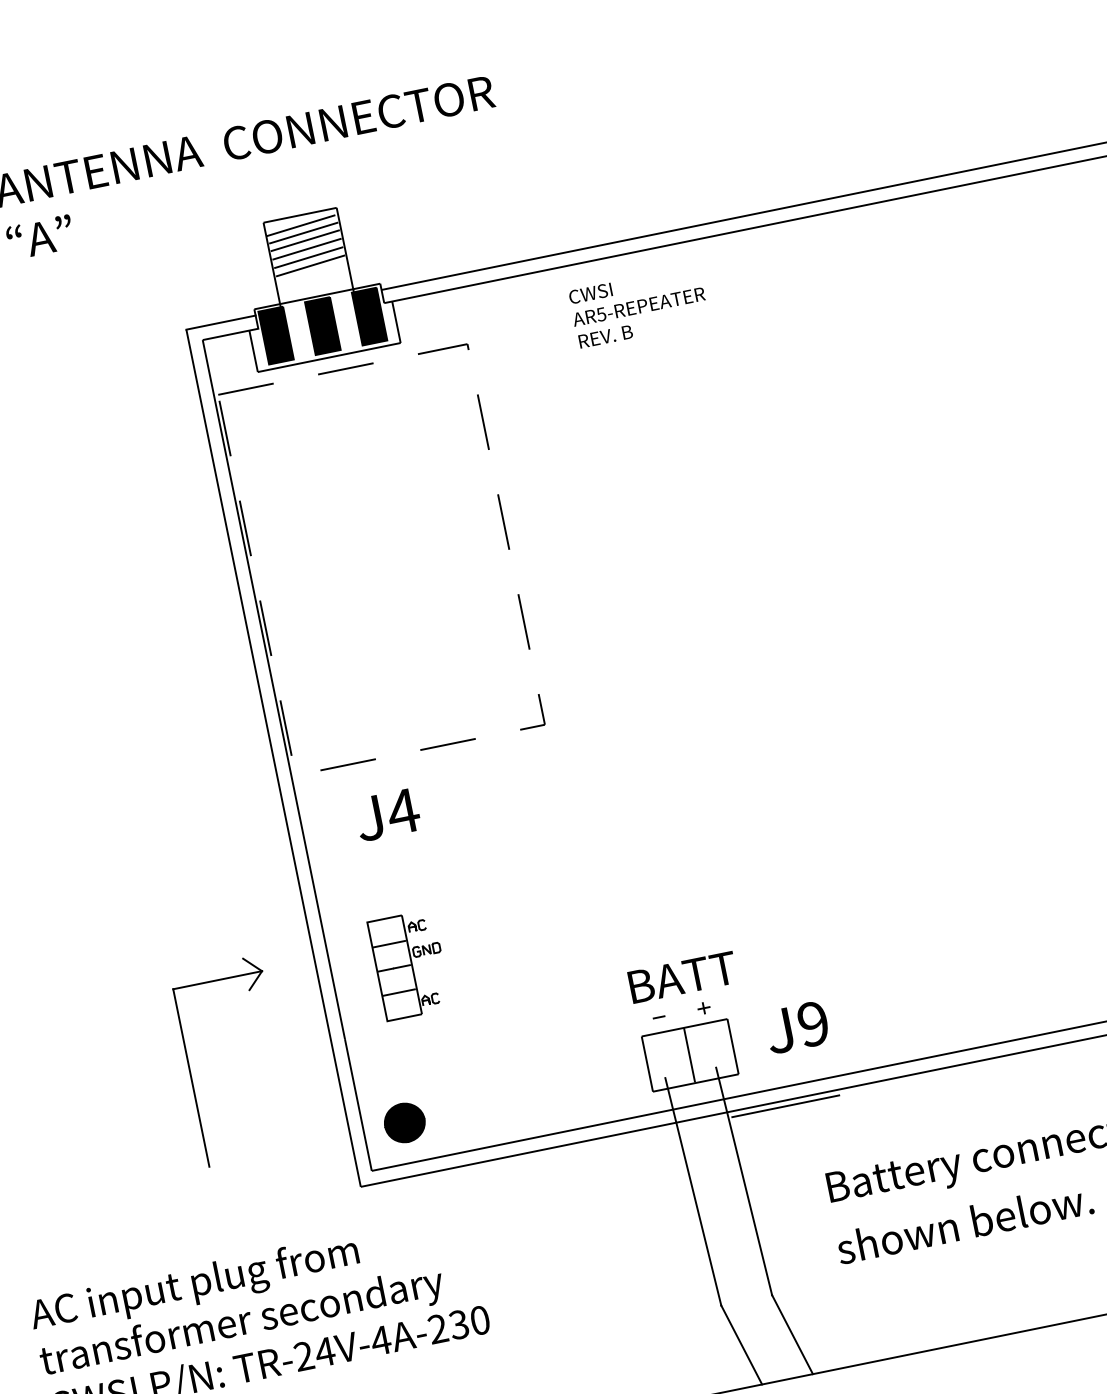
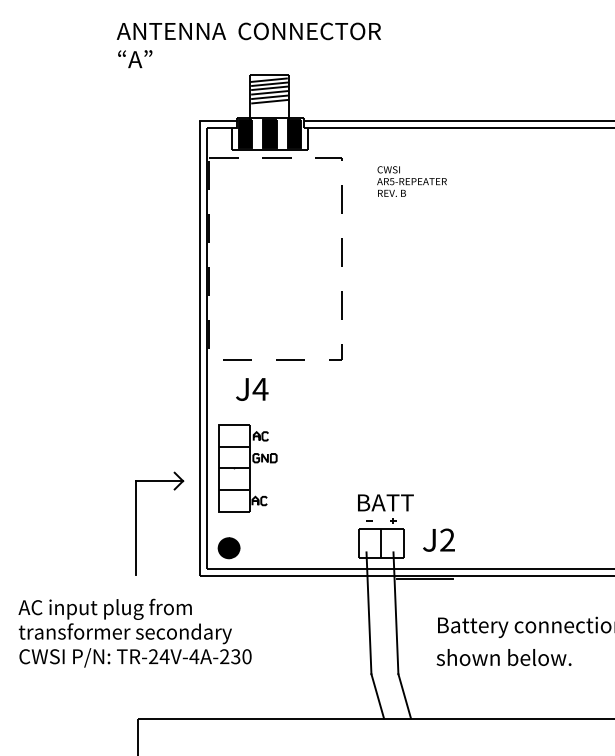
text: (637, 306) -> (411, 181), moved
part: (408, 965) -> (247, 468), size x1.67
text: (813, 1024) -> (447, 540), J9 -> J2
part: (190, 1068) -> (136, 523), moved

